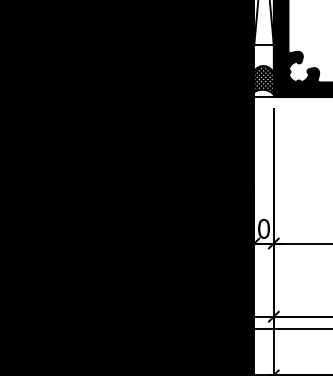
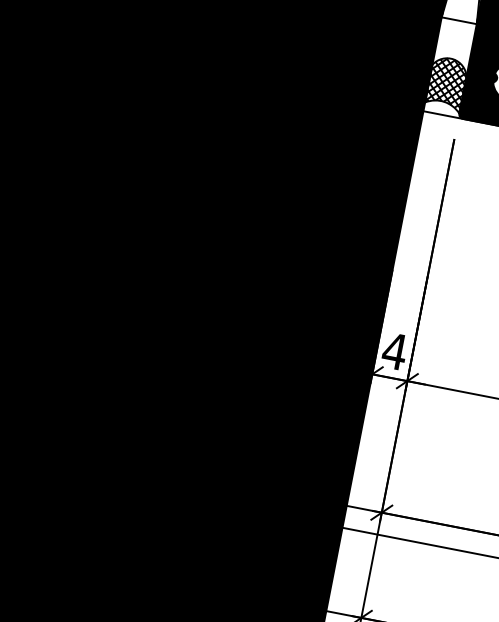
text: (263, 228) -> (394, 350), 0 -> 4

